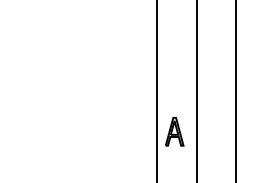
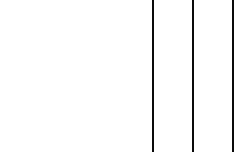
part: (174, 131) -> (171, 86), removed

